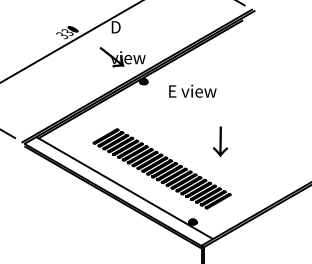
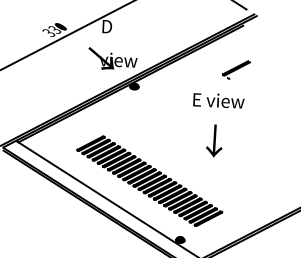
part: (237, 61) -> (236, 69), added
text: (192, 90) -> (218, 99), moved
text: (220, 141) -> (214, 140), moved

